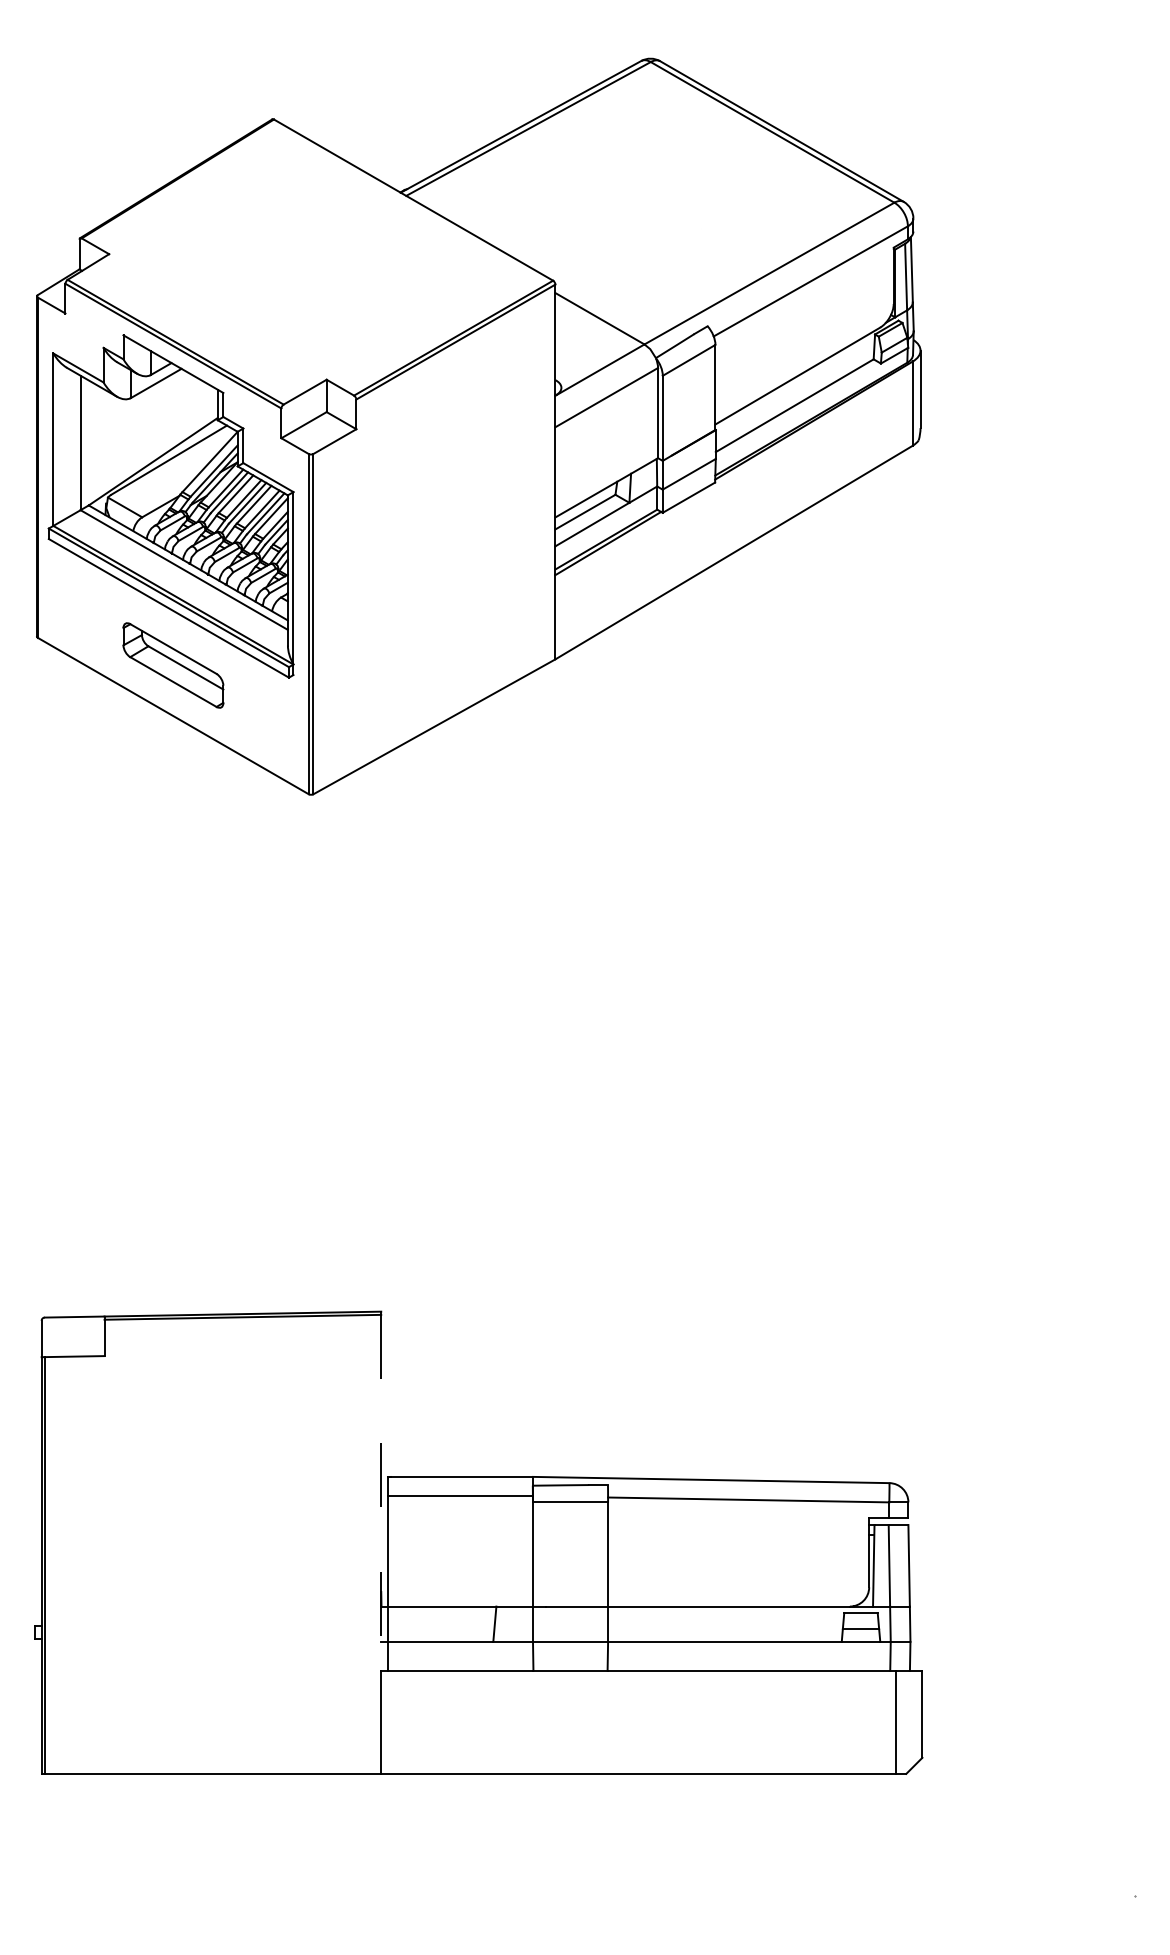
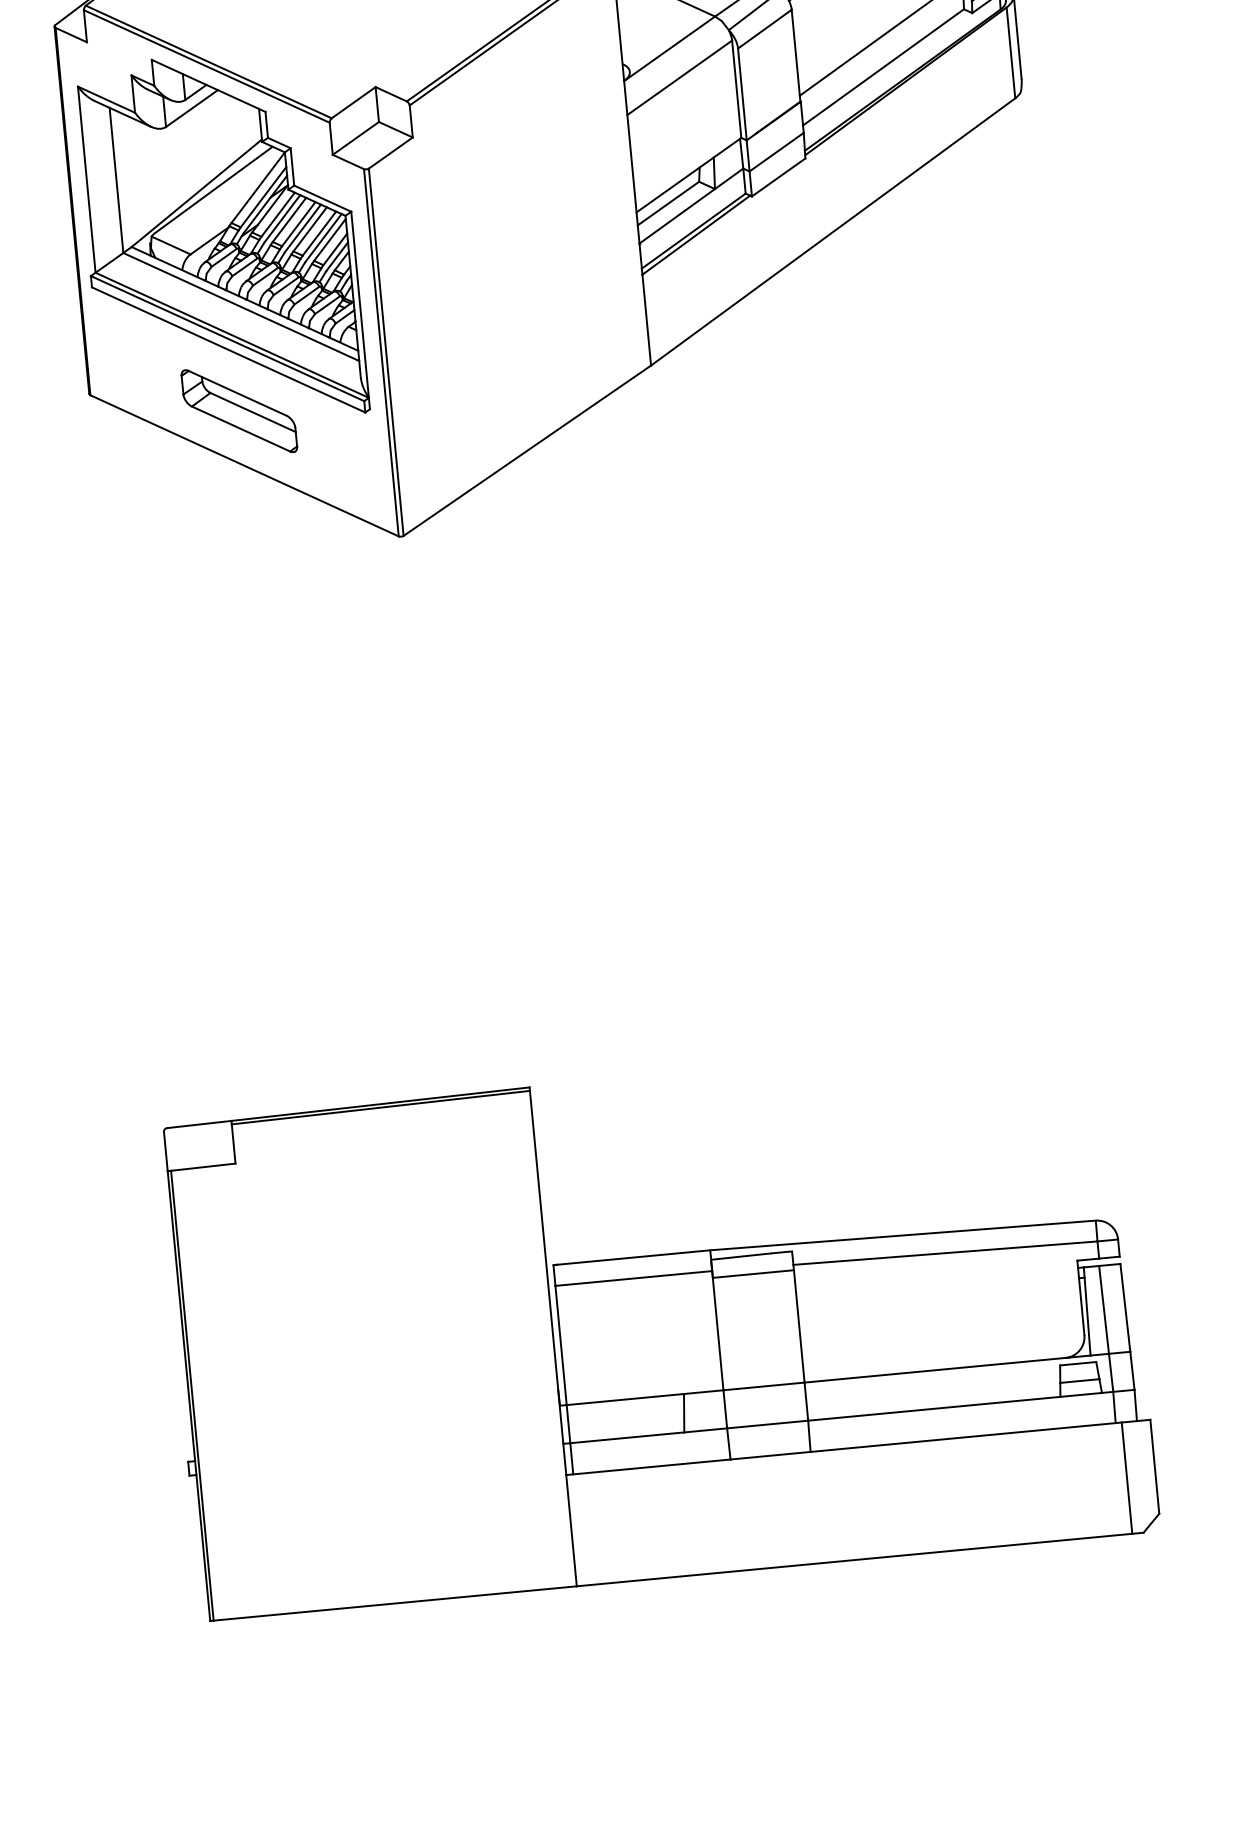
line: (381, 1492) -> (548, 1282), dashed -> solid

